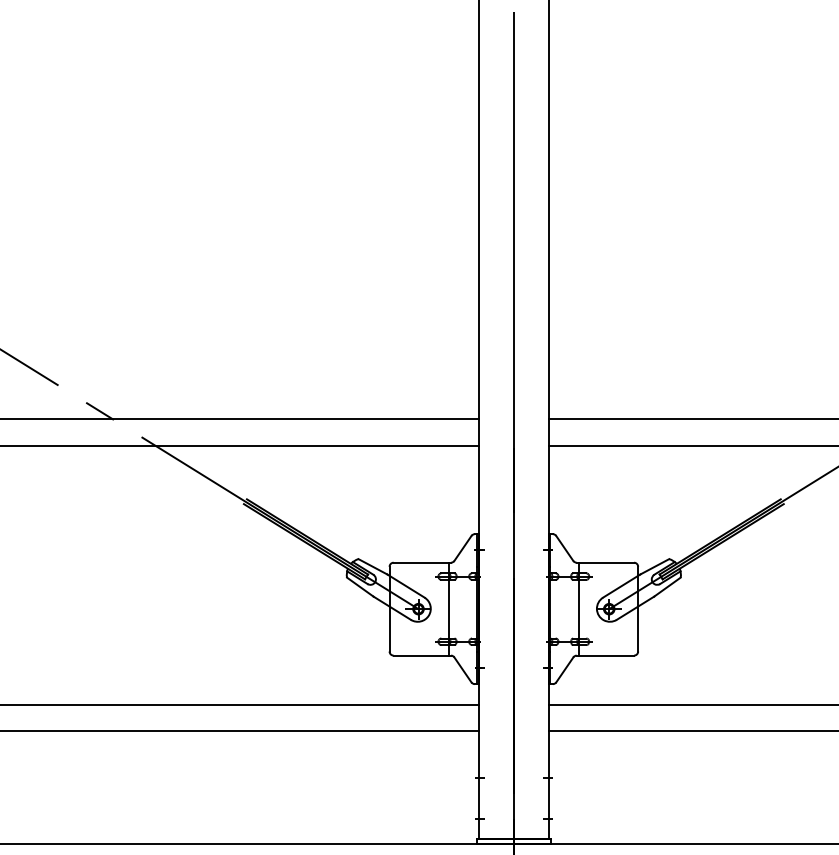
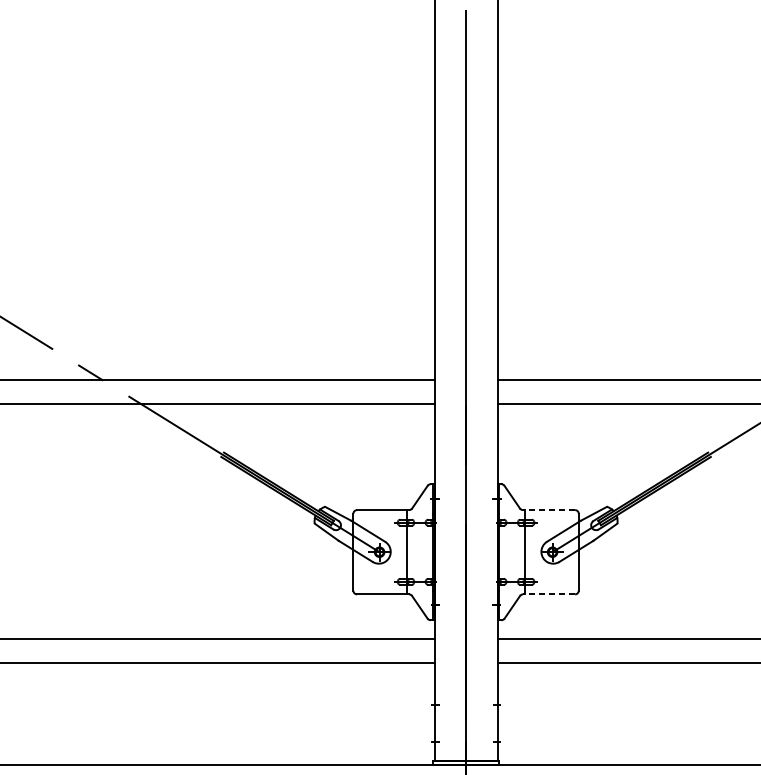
line: (605, 562) -> (549, 509), solid -> dashed
line: (605, 655) -> (549, 594), solid -> dashed

